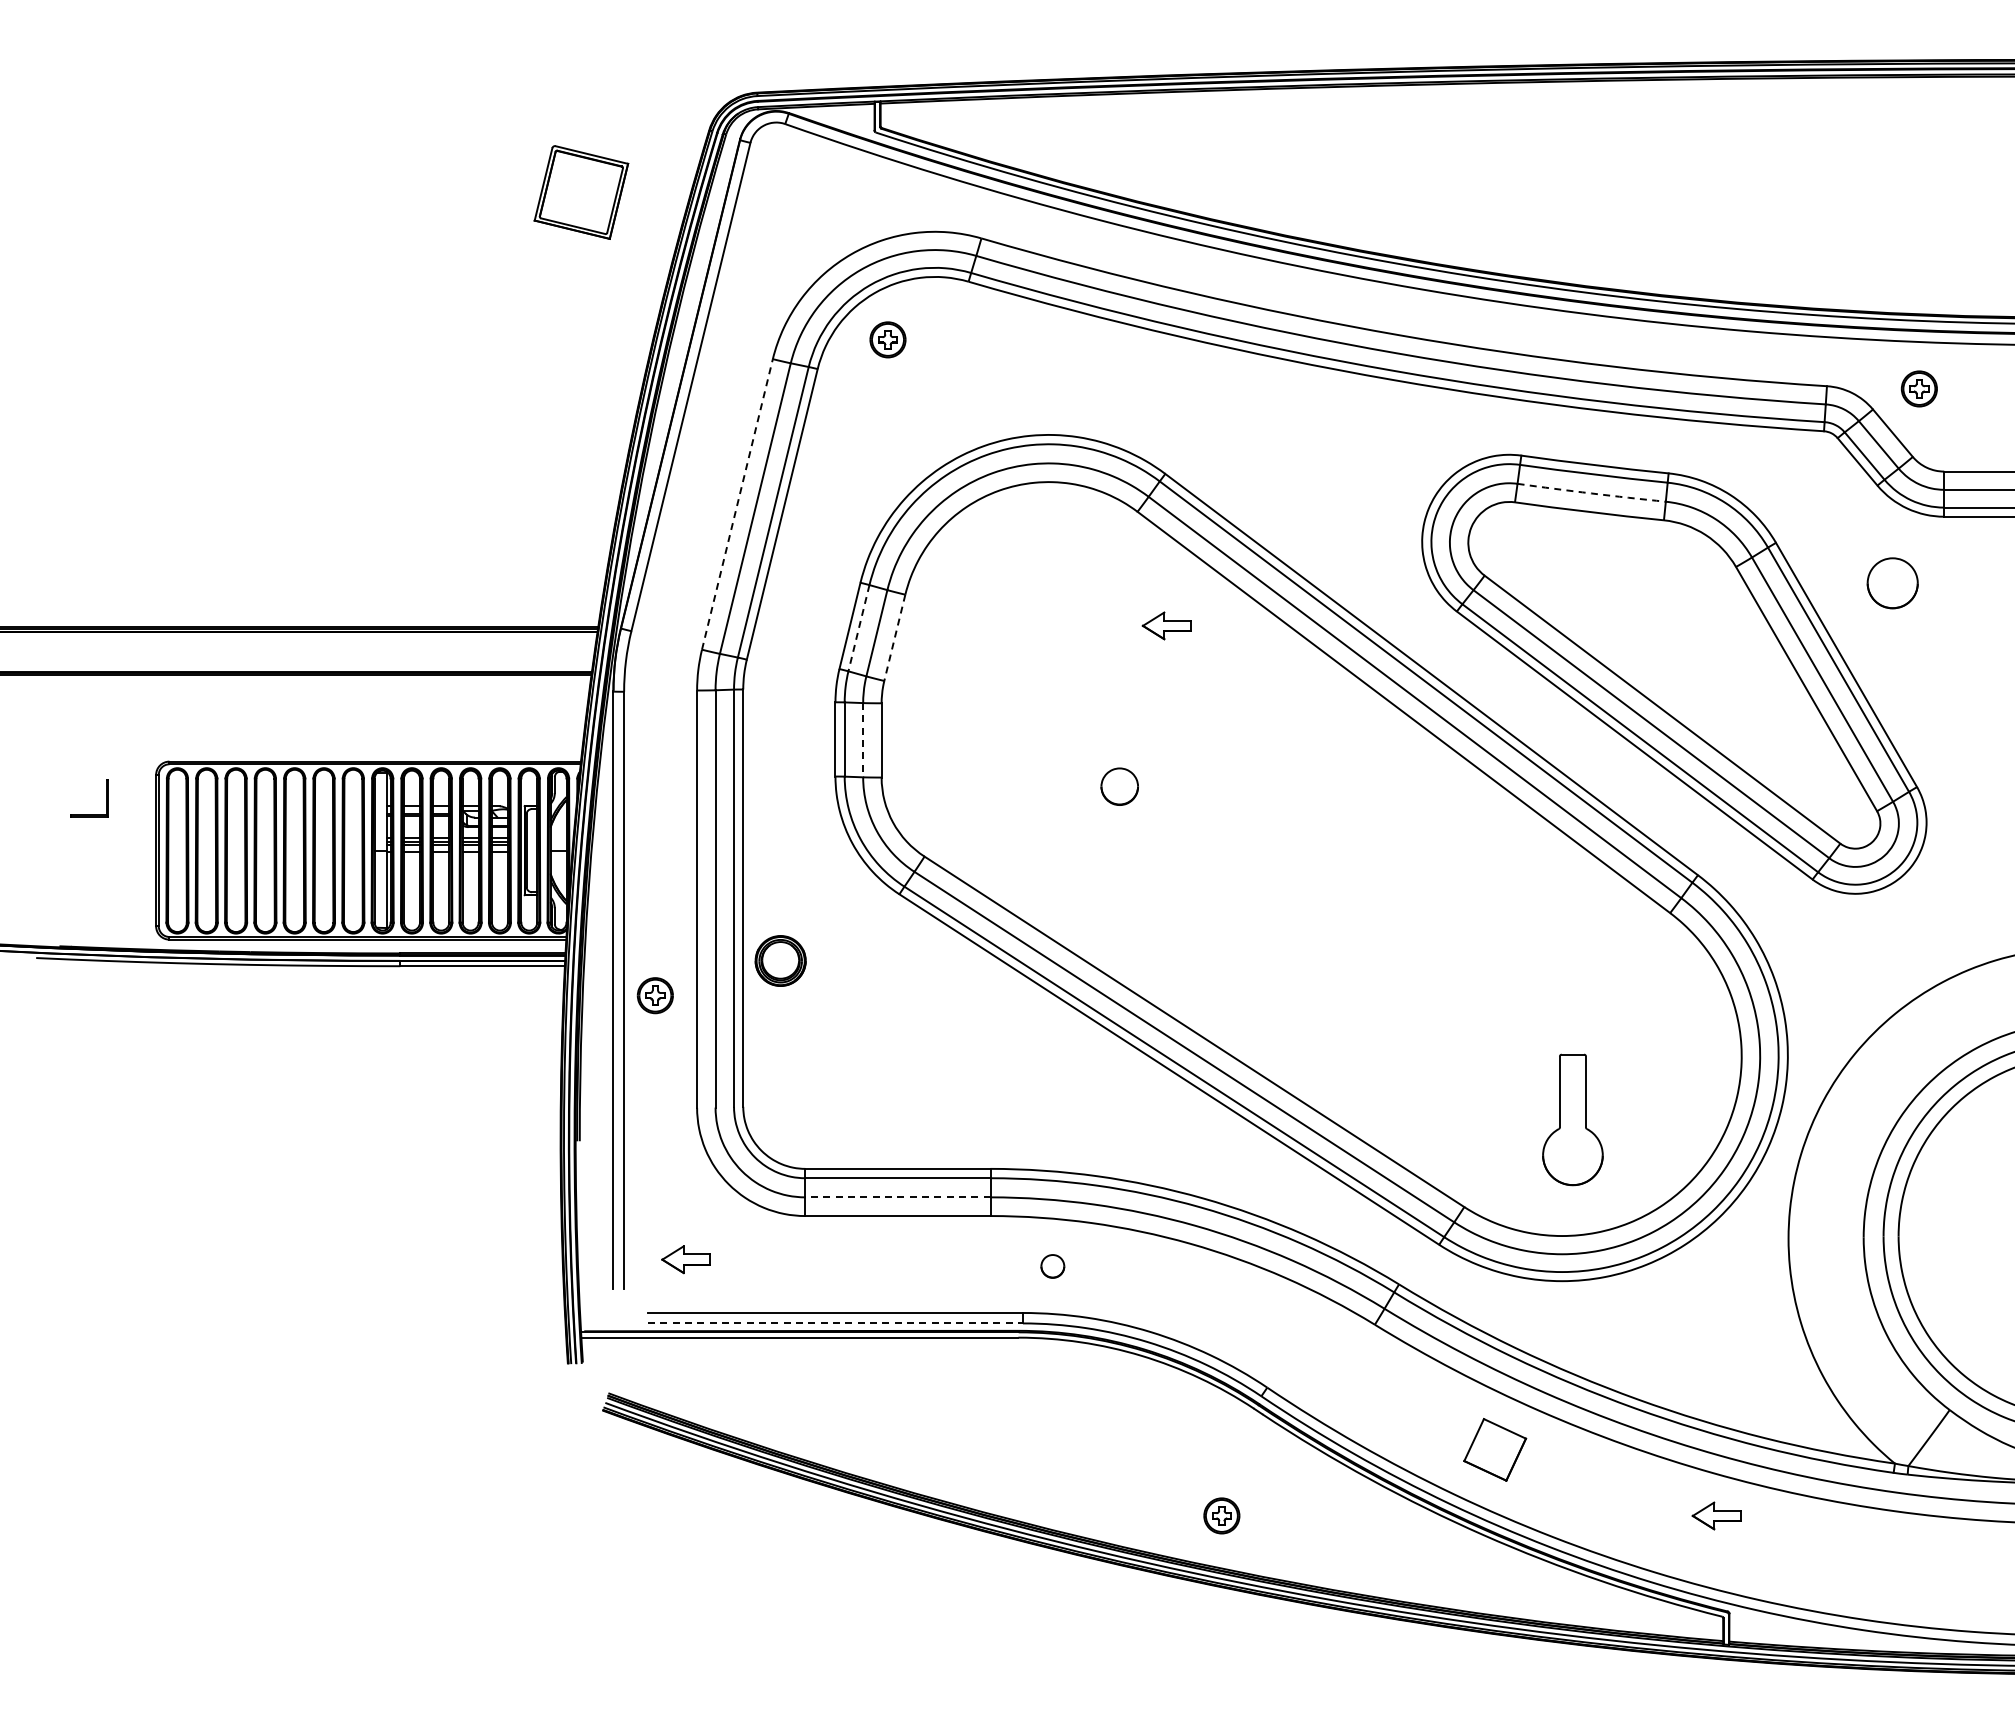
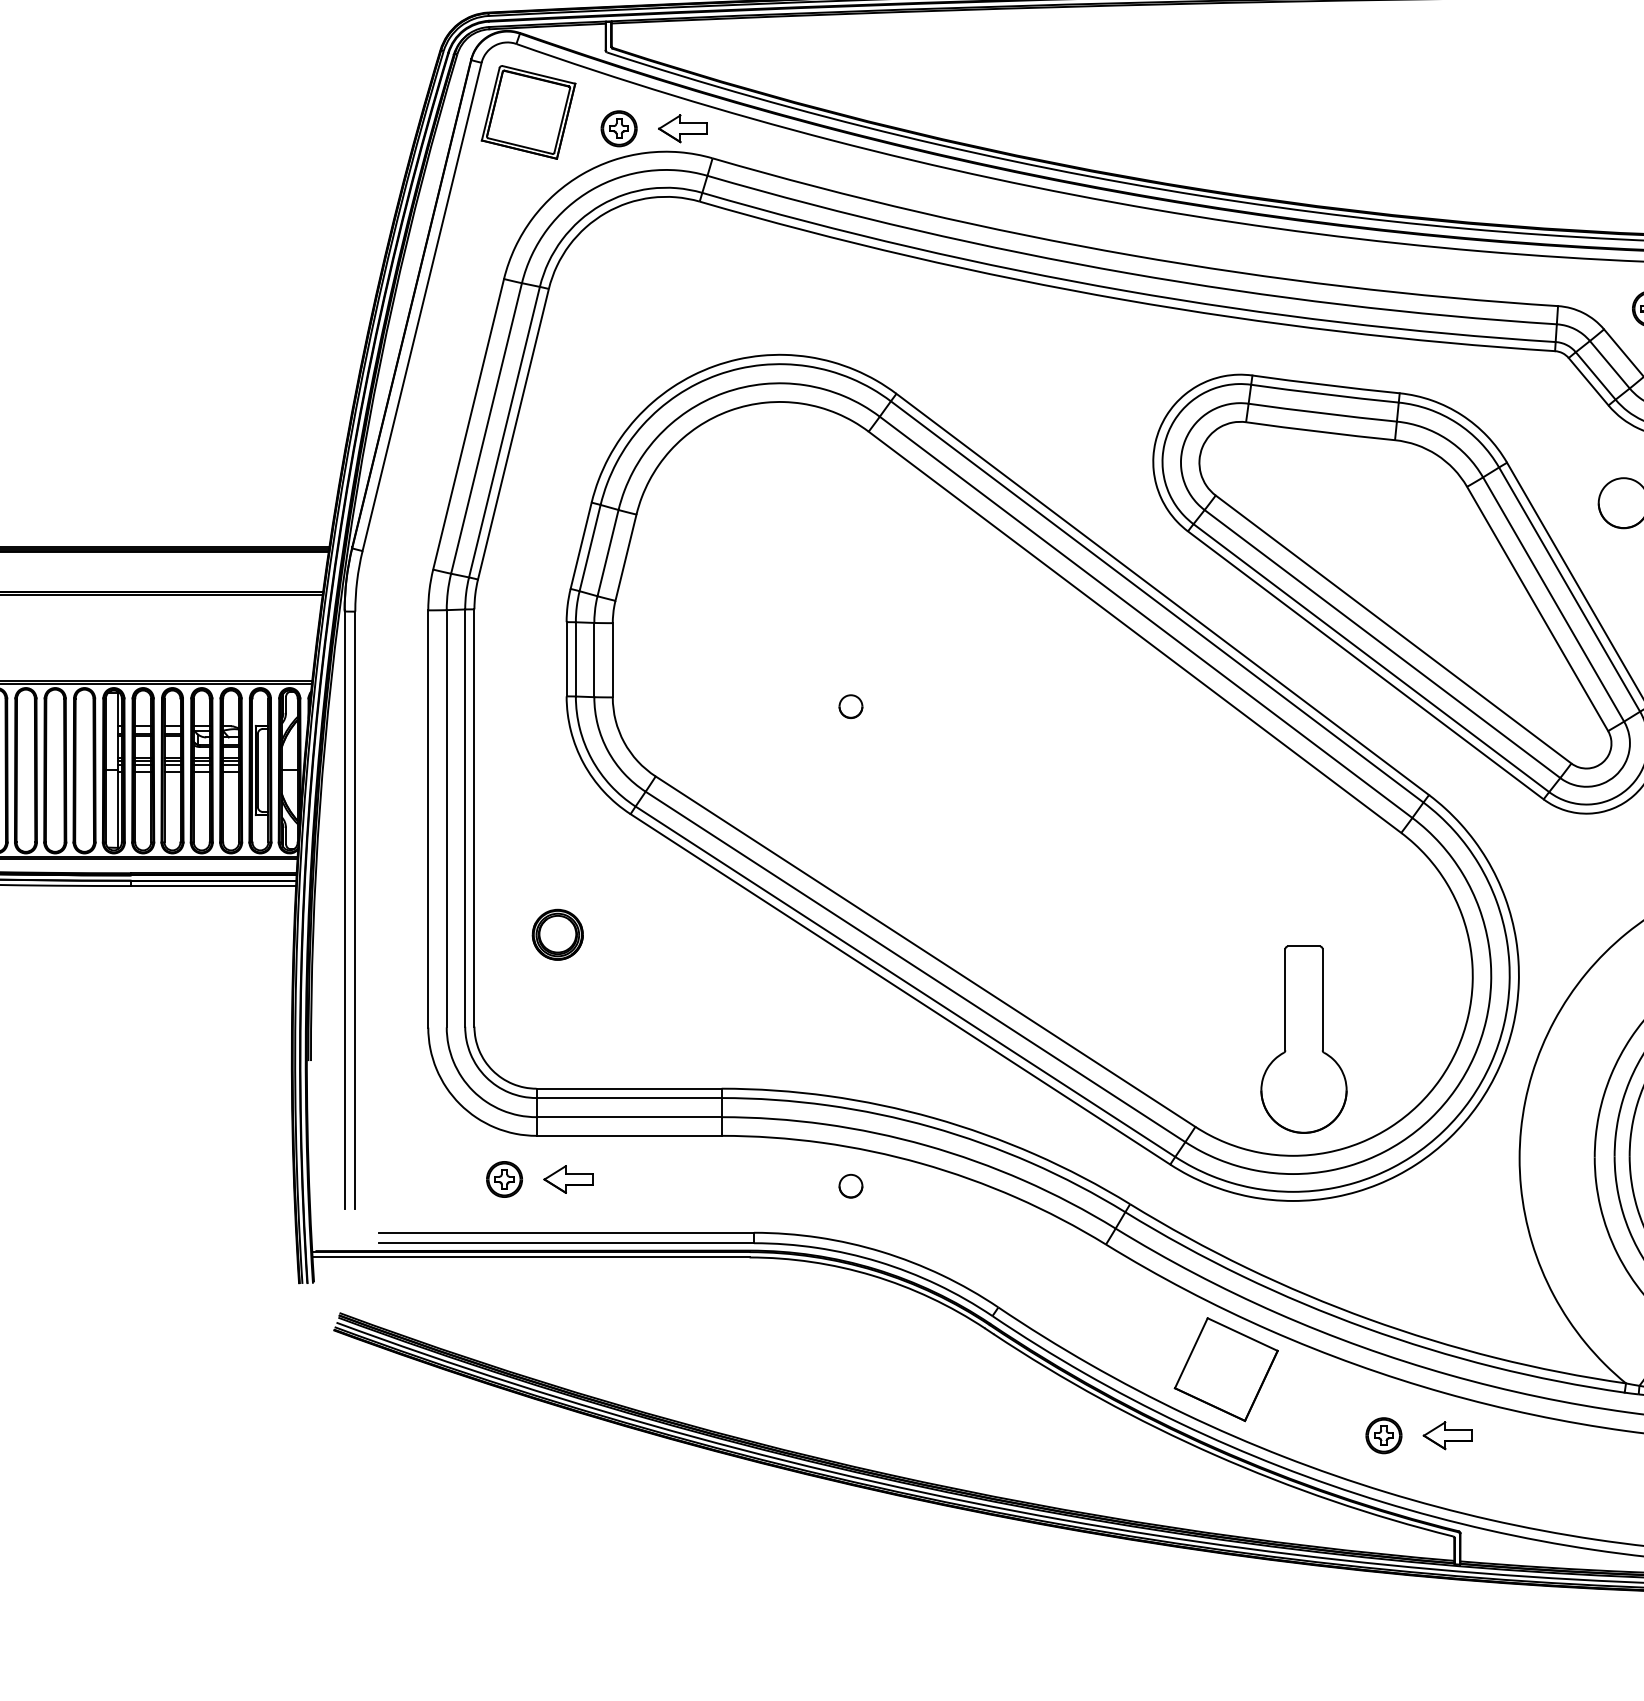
part: (581, 192) -> (528, 112), moved
part: (887, 339) -> (618, 128), moved
arc: (1591, 493) -> (1322, 413), dashed -> solid
line: (737, 504) -> (468, 424), dashed -> solid
part: (1166, 625) -> (682, 128), moved
line: (858, 628) -> (589, 548), dashed -> solid
line: (894, 638) -> (625, 558), dashed -> solid
line: (863, 740) -> (594, 660), dashed -> solid
part: (1119, 786) -> (850, 706), size x0.62
part: (780, 960) -> (557, 934), moved
part: (654, 995) -> (503, 1179), moved
part: (1572, 1119) -> (1303, 1039), size x1.43
line: (897, 1197) -> (628, 1117), dashed -> solid
part: (685, 1259) -> (567, 1179), moved
part: (1052, 1266) -> (850, 1186), moved
line: (836, 1323) -> (567, 1243), dashed -> solid
part: (1494, 1449) -> (1225, 1369), size x1.67
part: (1221, 1515) -> (1383, 1435), moved

